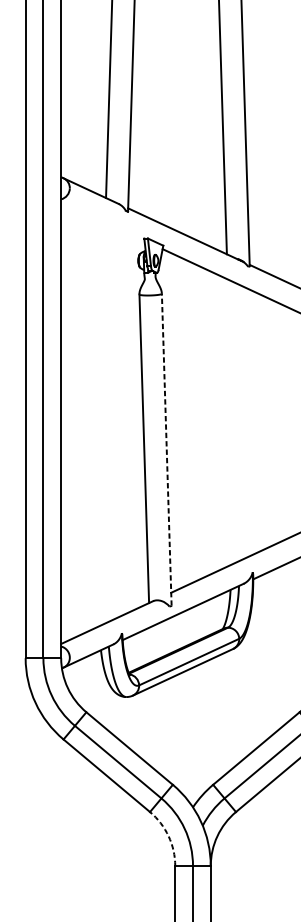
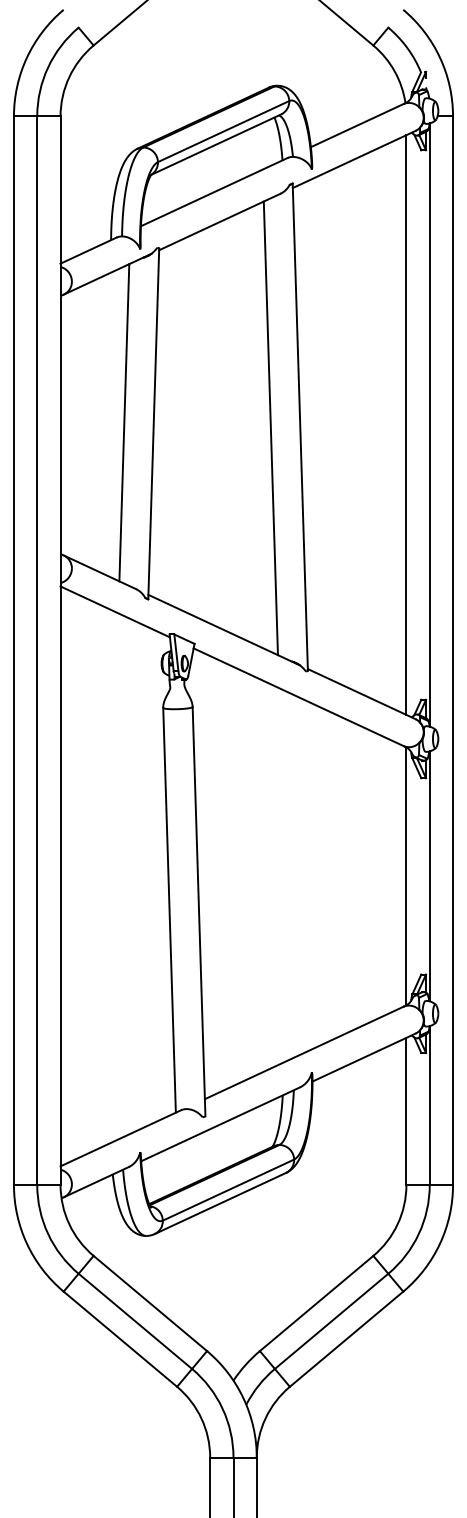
line: (102, 221) -> (114, 611), added
line: (167, 449) -> (199, 911), dashed -> solid
arc: (168, 836) -> (201, 1418), dashed -> solid

